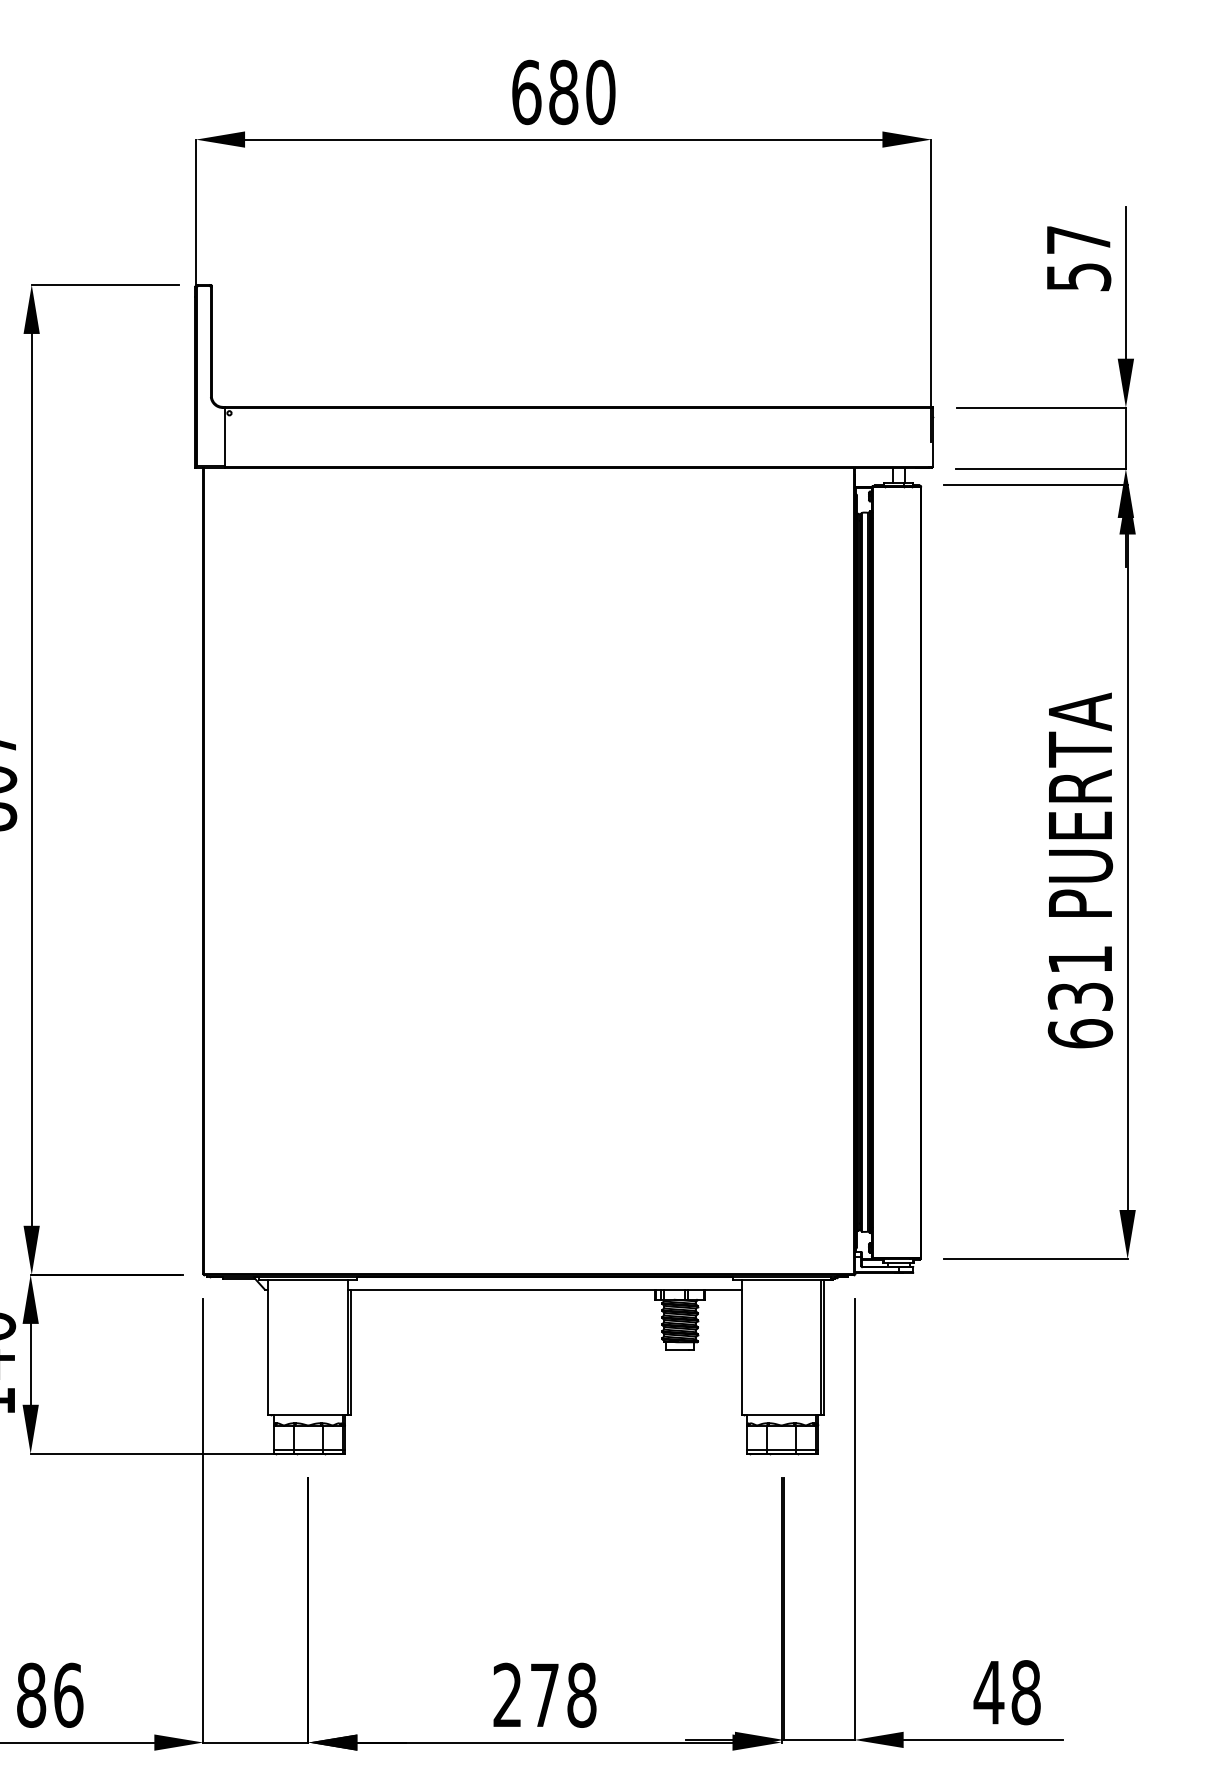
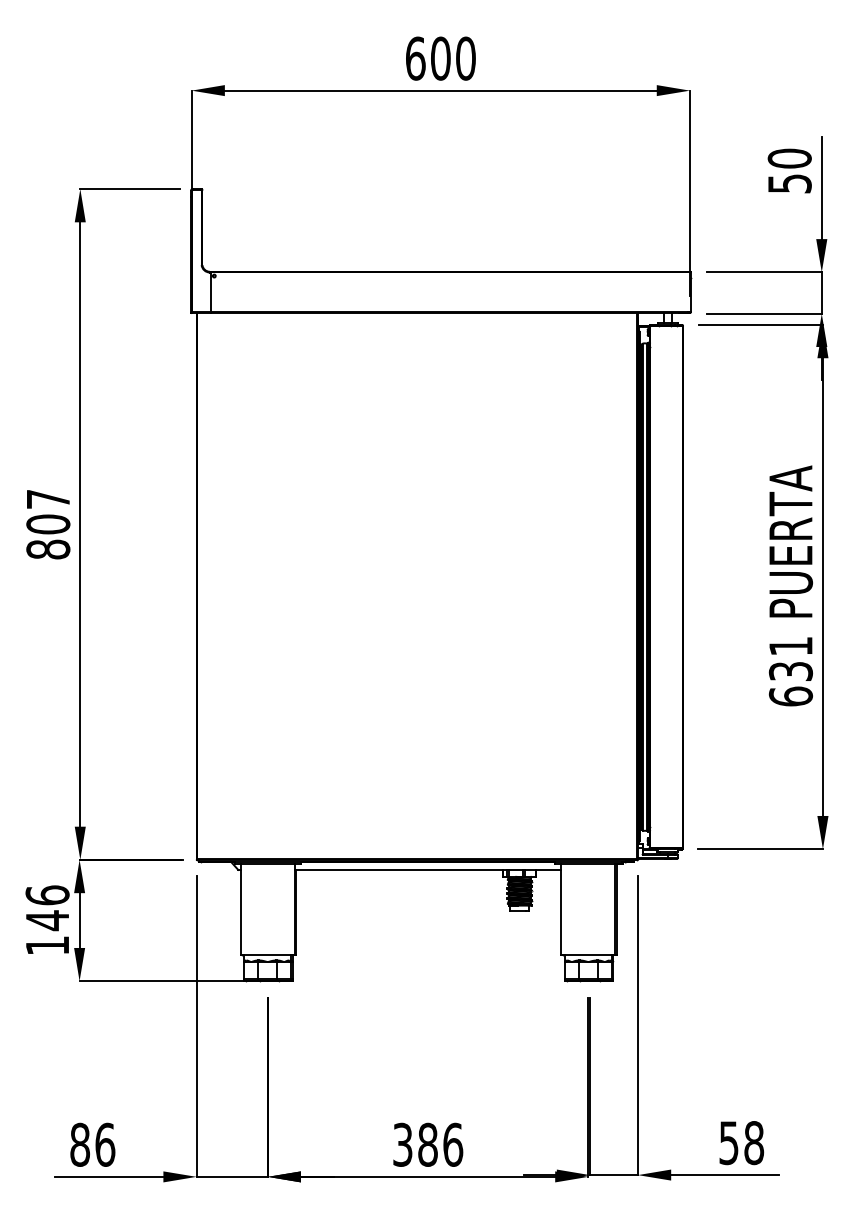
text: (563, 92) -> (440, 58), 680 -> 600
text: (1078, 239) -> (789, 158), 57 -> 50
text: (988, 1693) -> (728, 1143), 48 -> 58
text: (545, 1694) -> (428, 1144), 278 -> 386

